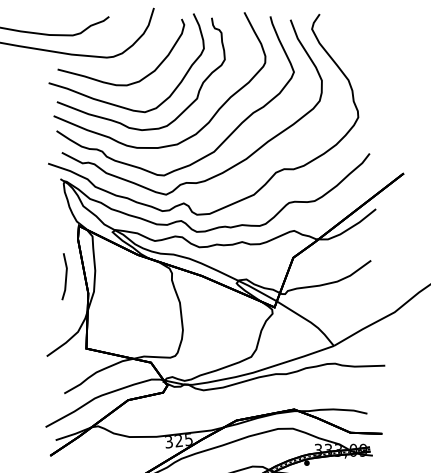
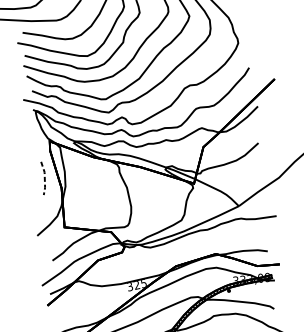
line: (66, 277) -> (45, 178), solid -> dashed

